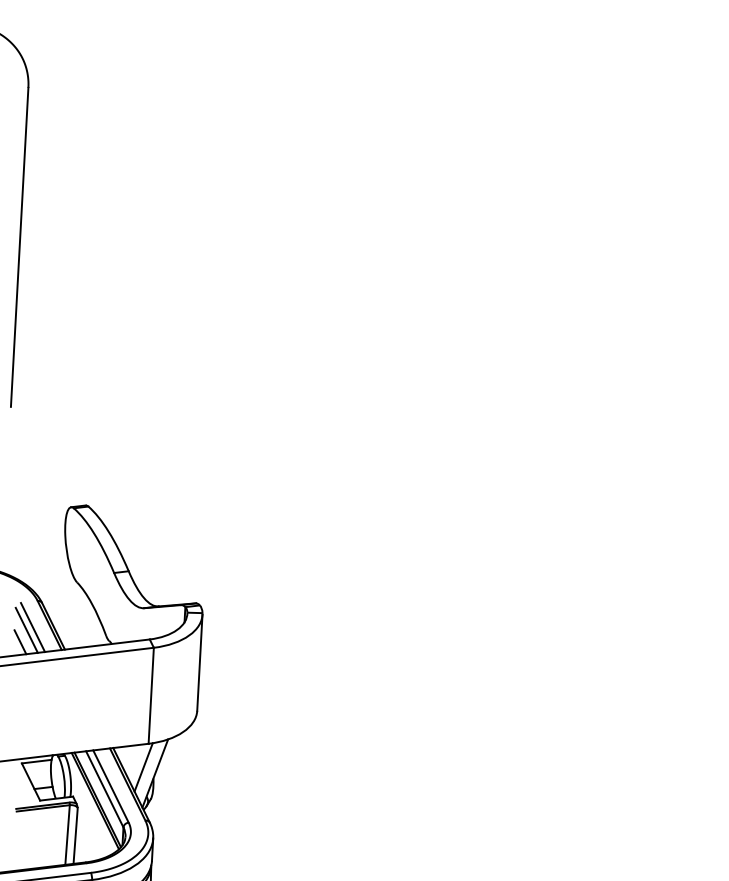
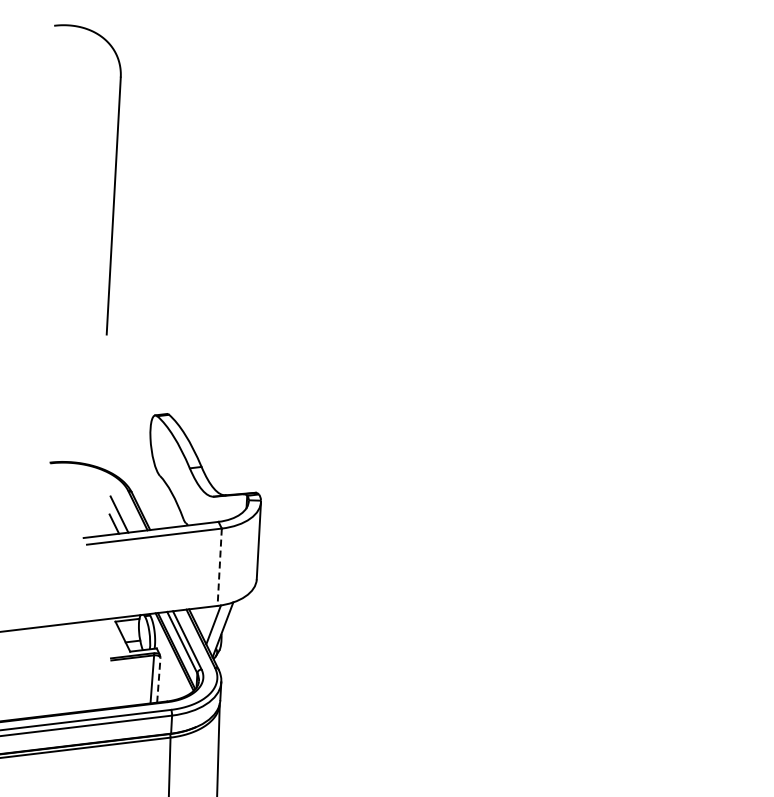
line: (33, 626) -> (124, 511), removed
line: (150, 696) -> (219, 567), solid -> dashed
line: (75, 836) -> (158, 680), solid -> dashed

